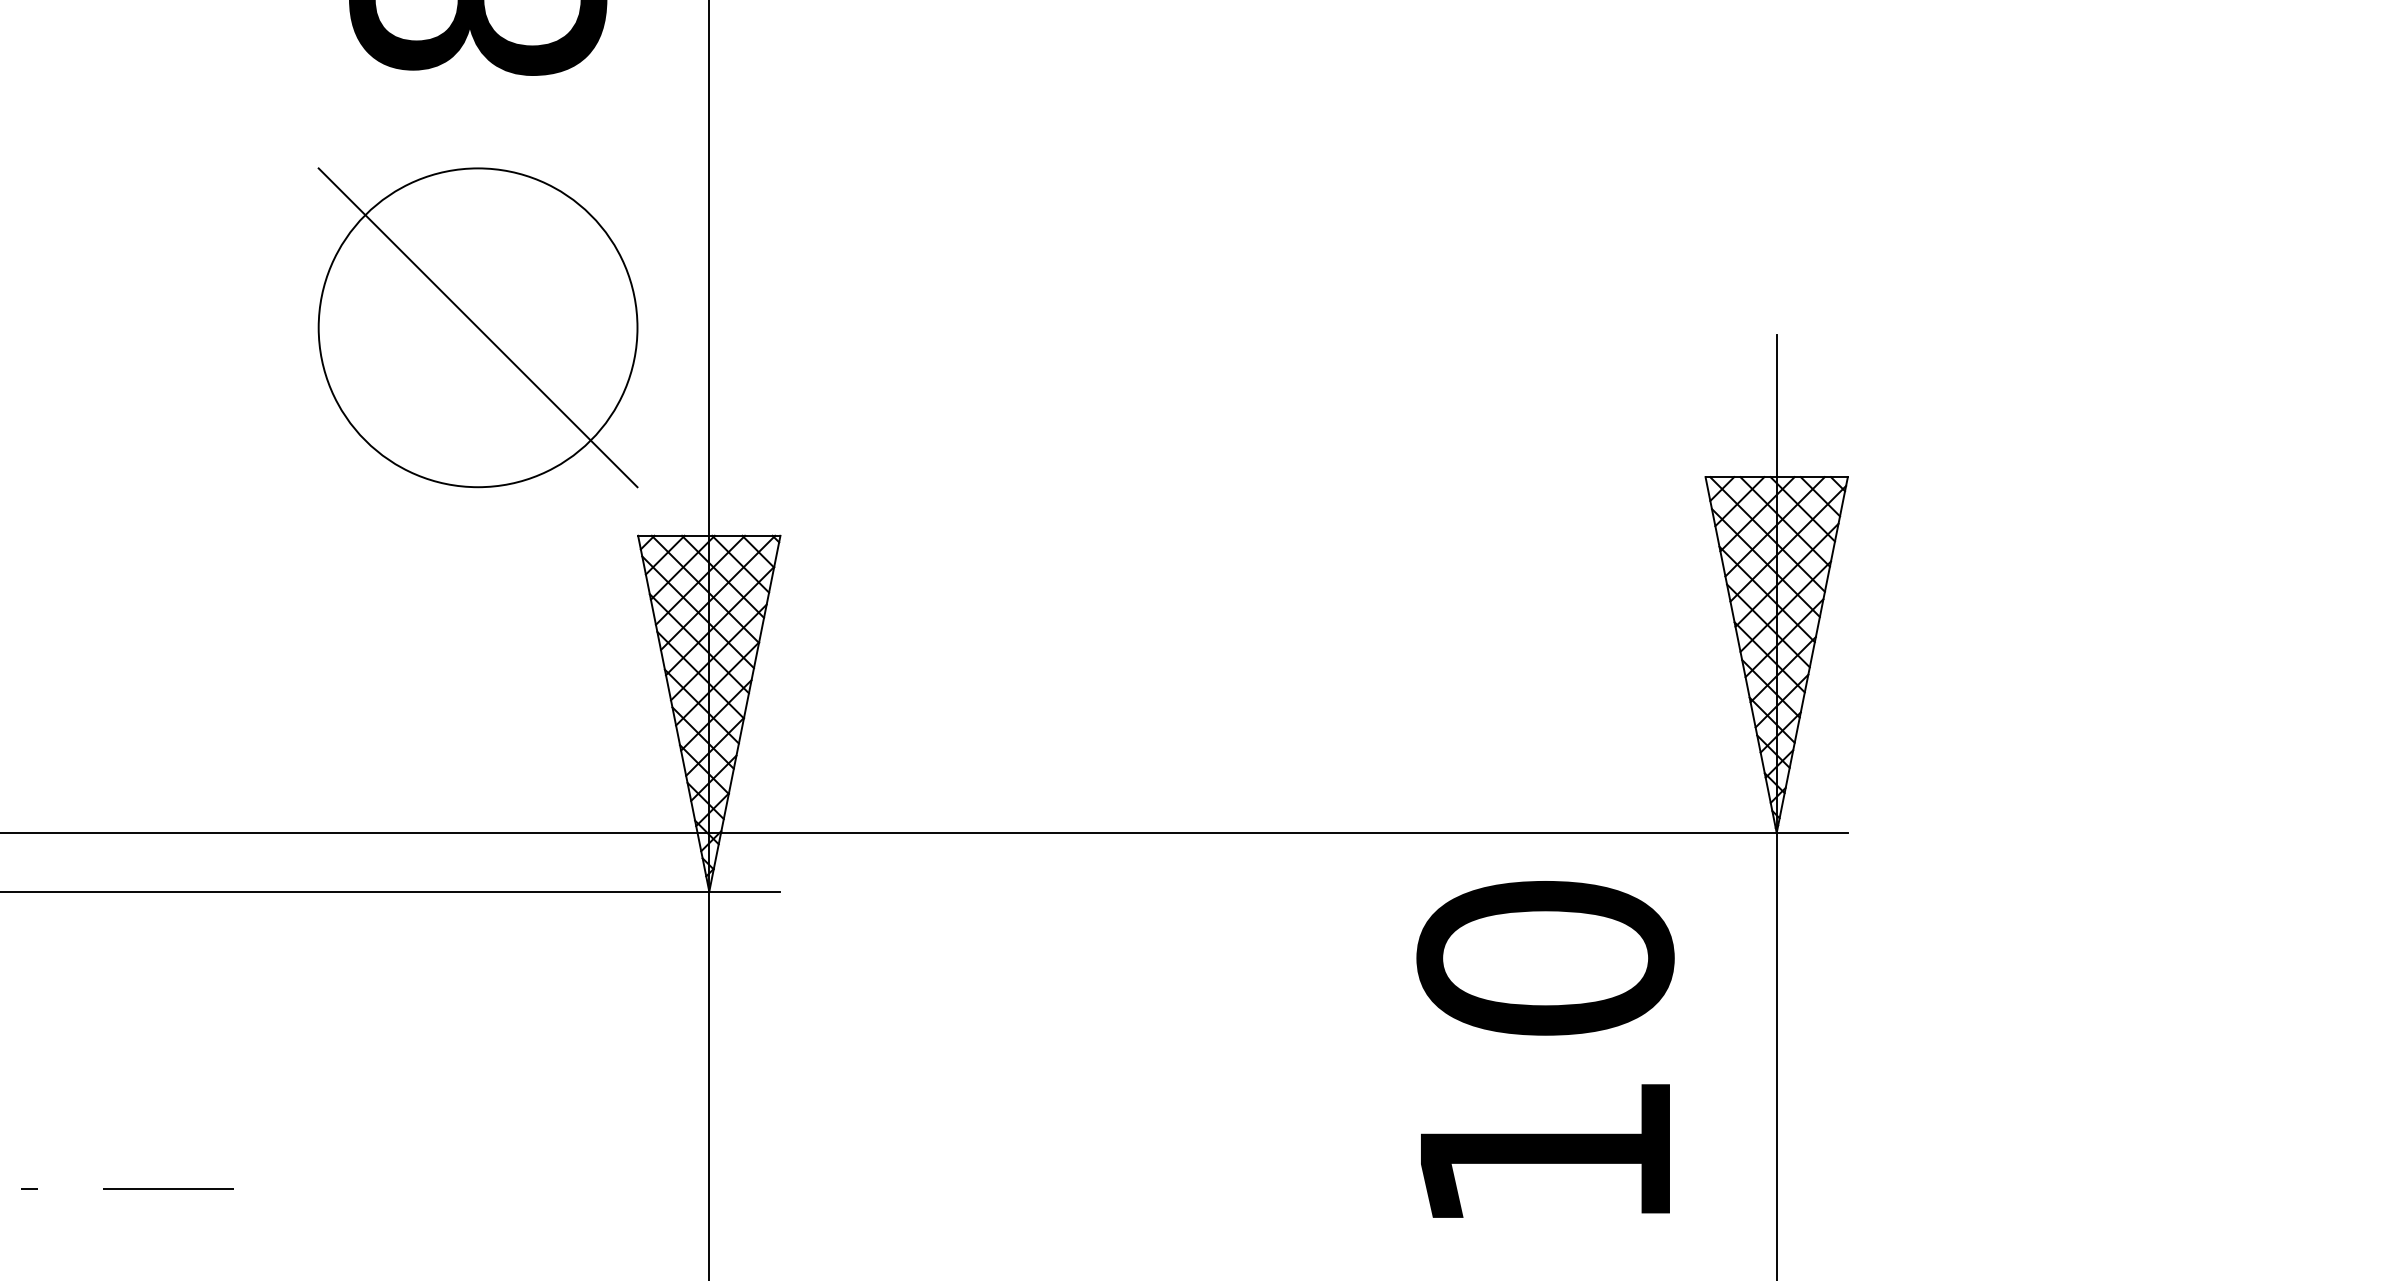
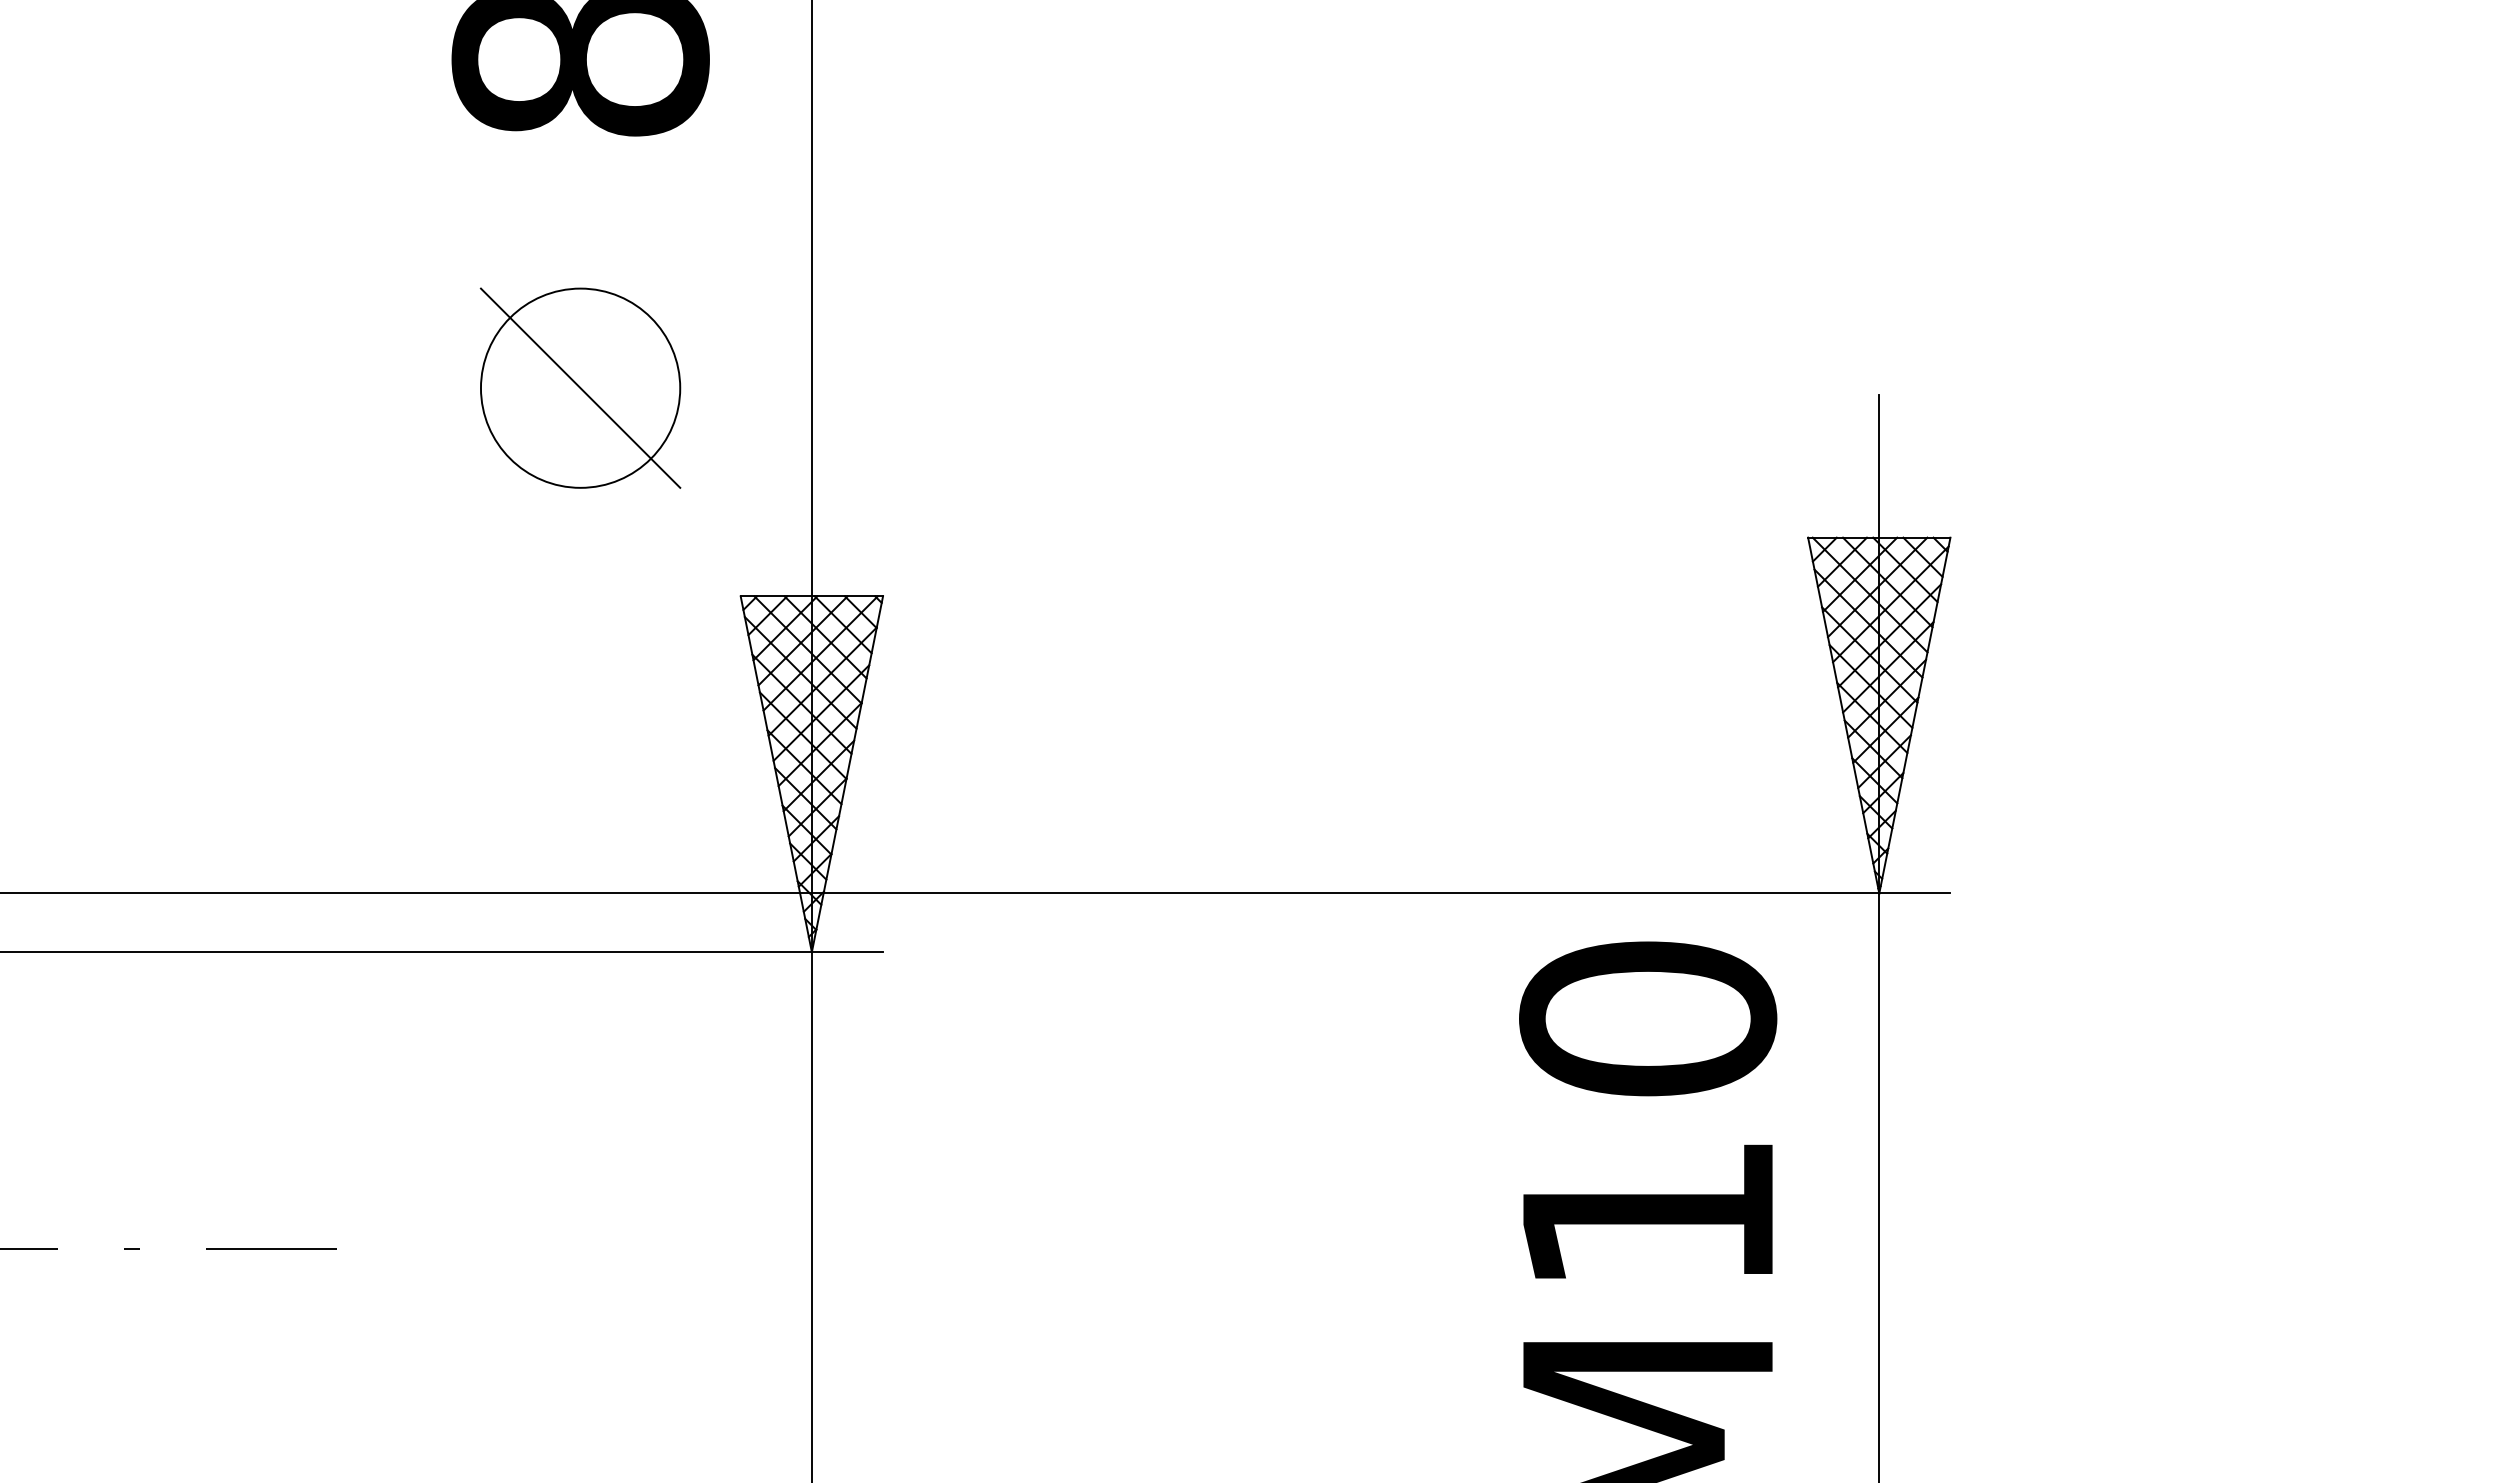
part: (477, 326) -> (580, 387), size x0.62

